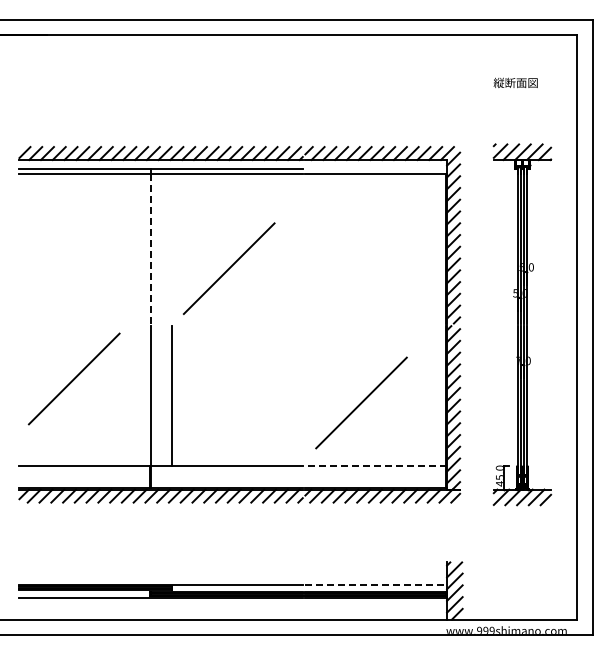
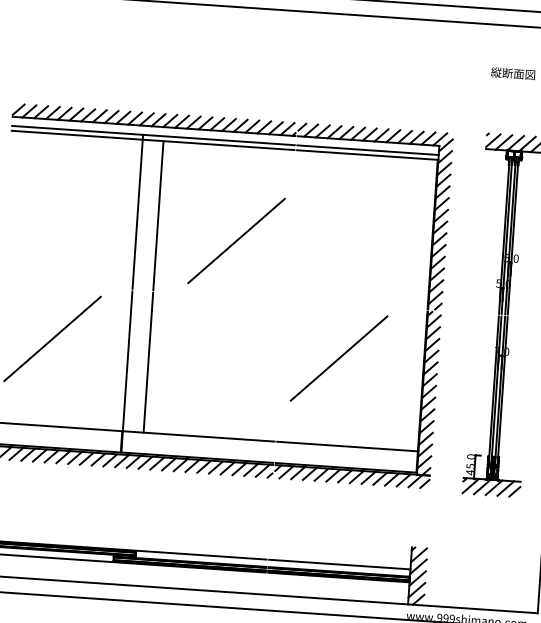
line: (376, 169) -> (368, 150), added
line: (150, 248) -> (137, 213), dashed -> solid
line: (171, 248) -> (158, 215), added
line: (229, 268) -> (236, 240), moved
line: (361, 402) -> (339, 358), moved
line: (376, 466) -> (348, 446), dashed -> solid
line: (376, 584) -> (340, 564), dashed -> solid

